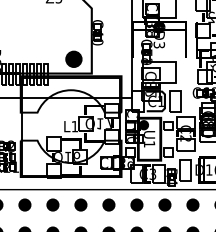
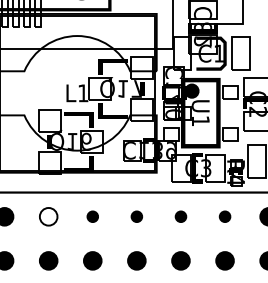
fill: (52, 204) -> (47, 215), removed
part: (80, 204) -> (92, 215), size x0.6
part: (108, 204) -> (136, 215), size x0.6
part: (136, 204) -> (180, 215), size x0.6
part: (164, 204) -> (224, 215), size x0.6

